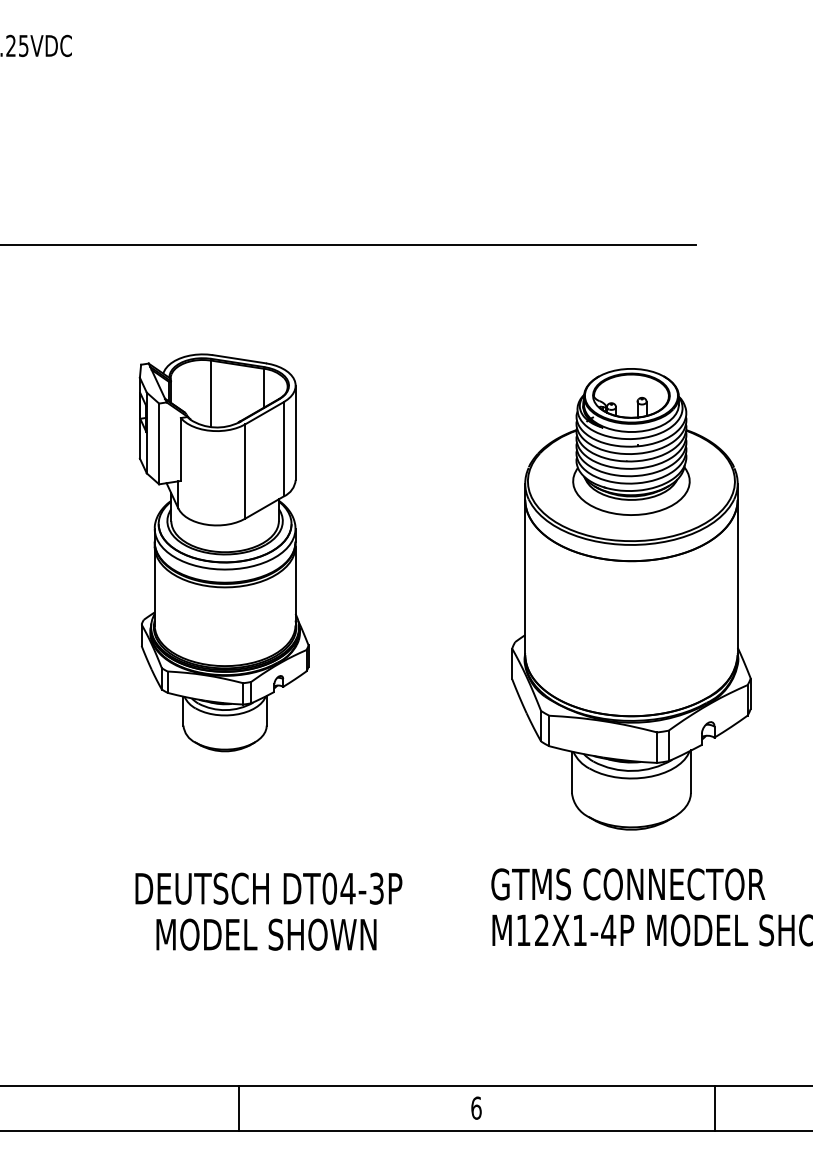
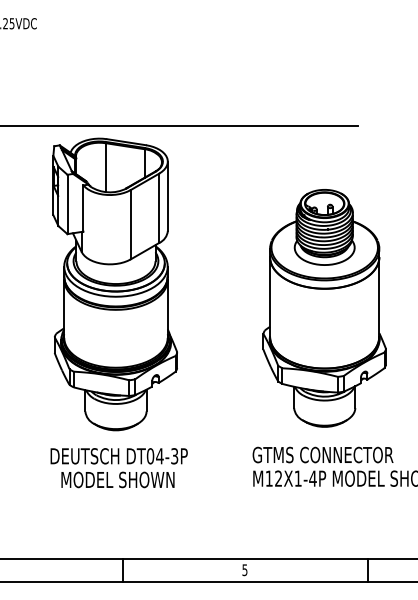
part: (222, 552) -> (114, 284), size x1.43
text: (267, 912) -> (118, 468), moved
text: (475, 1108) -> (244, 570), 6 -> 5

